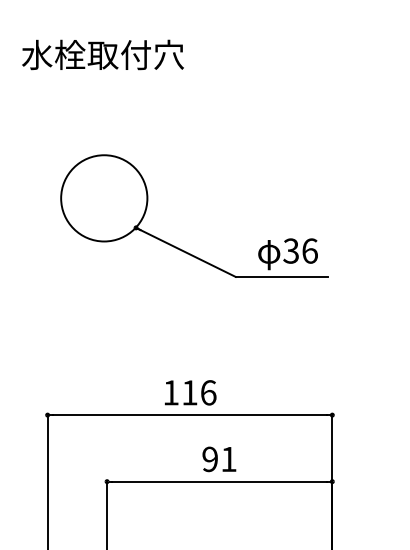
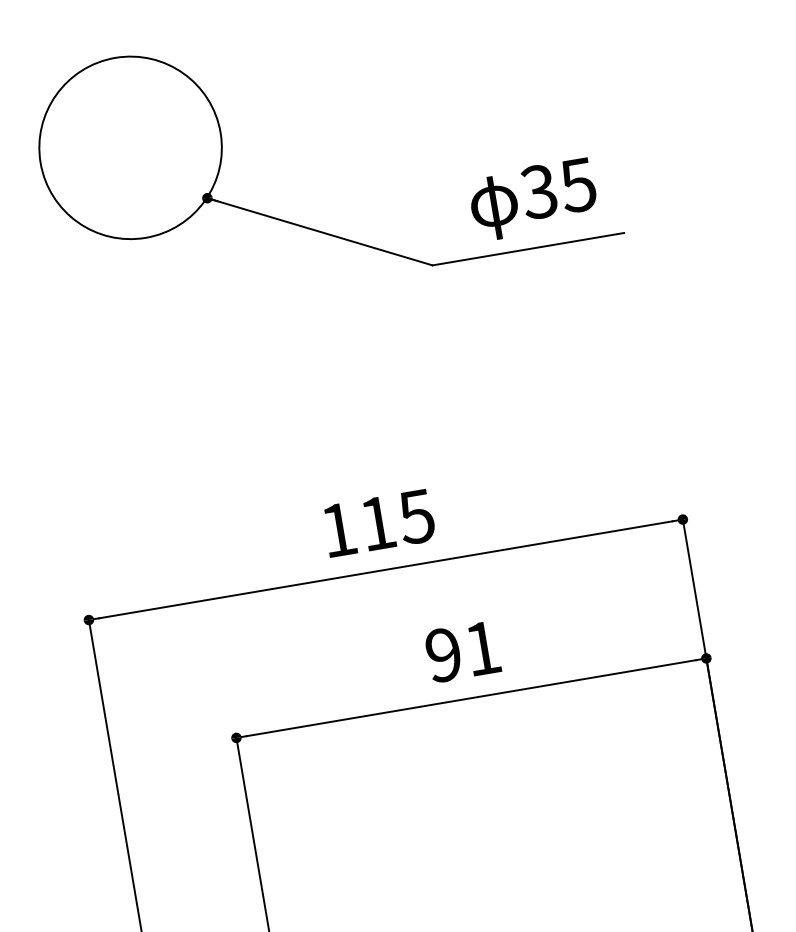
text: (309, 250) -> (577, 184), 36 -> 35
text: (208, 392) -> (416, 516), 116 -> 115

